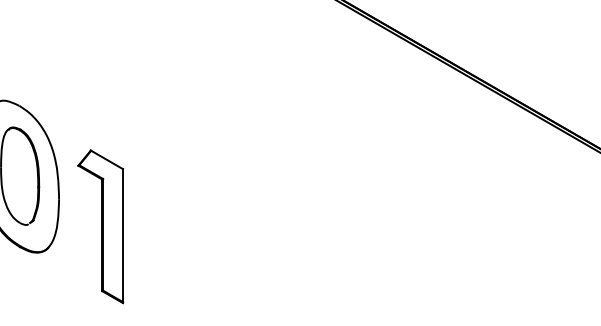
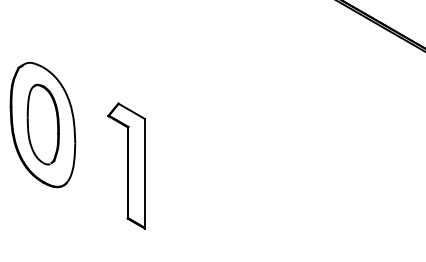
part: (100, 226) -> (126, 165), moved

